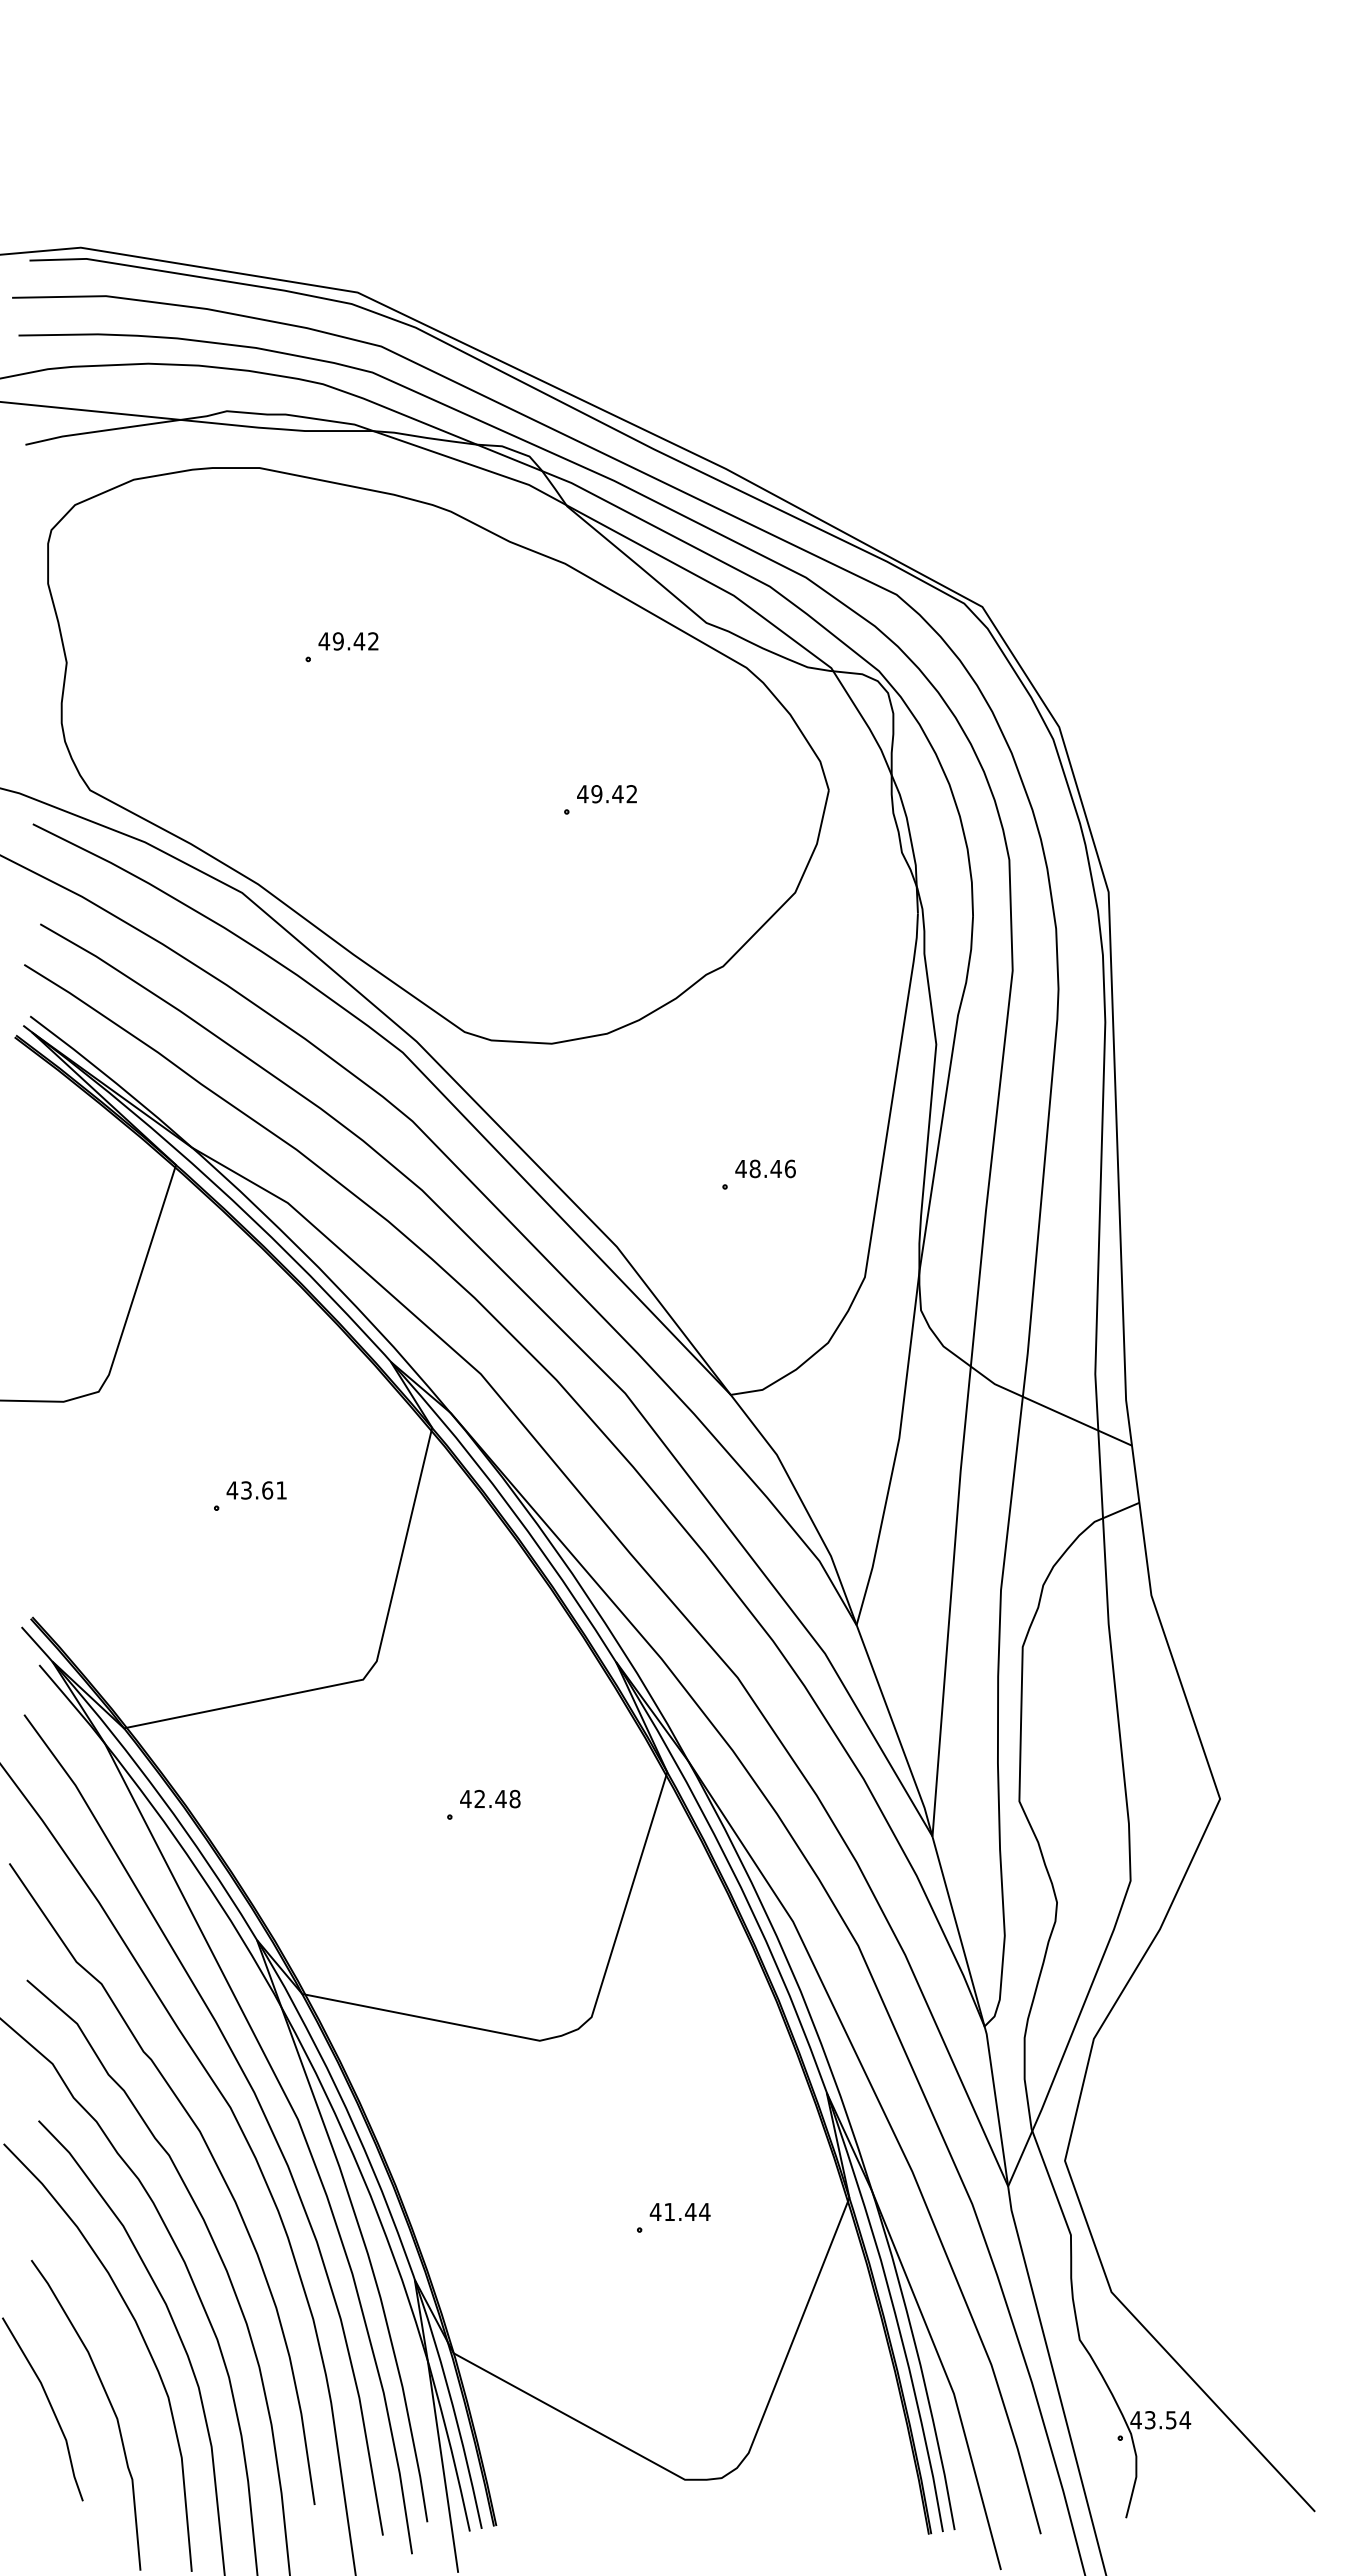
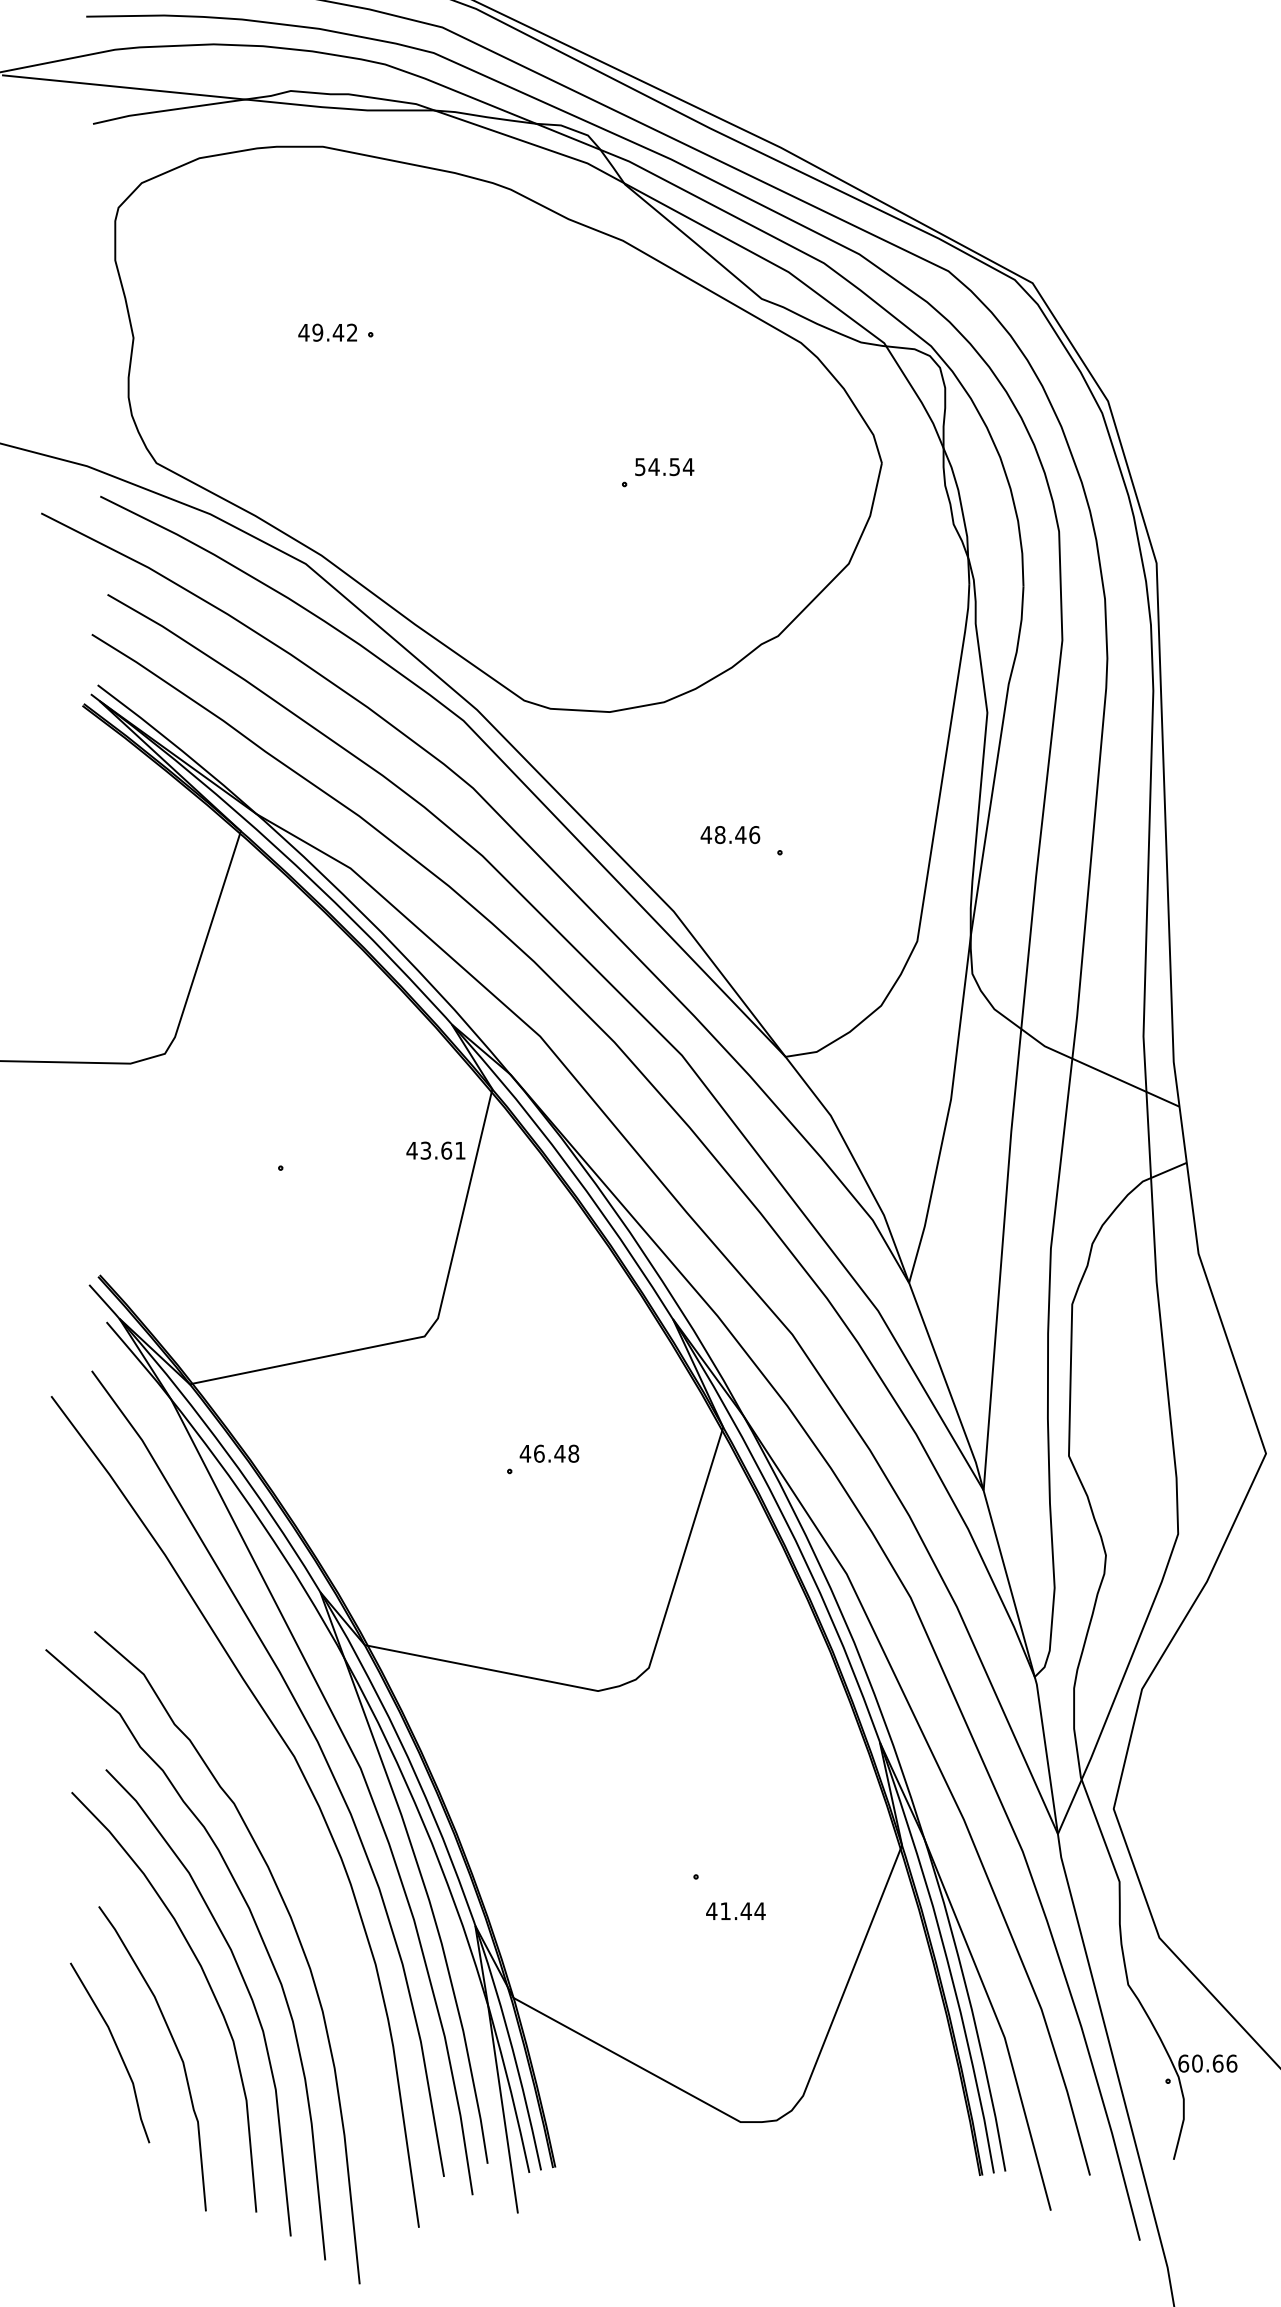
text: (348, 641) -> (327, 332), moved
text: (607, 794) -> (664, 467), 49.42 -> 54.54
text: (765, 1168) -> (730, 834), moved
text: (256, 1490) -> (435, 1150), moved
text: (479, 1798) -> (538, 1453), 42.48 -> 46.48
curve: (212, 2158) -> (276, 1806), removed
text: (679, 2211) -> (735, 1910), moved
text: (1160, 2420) -> (1207, 2063), 43.54 -> 60.66

